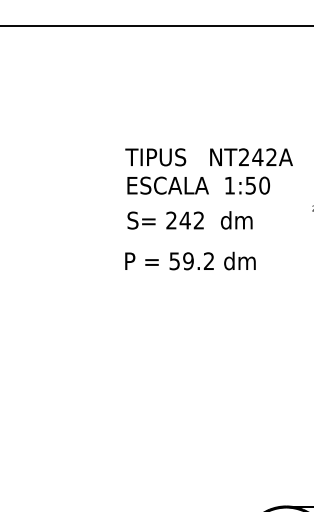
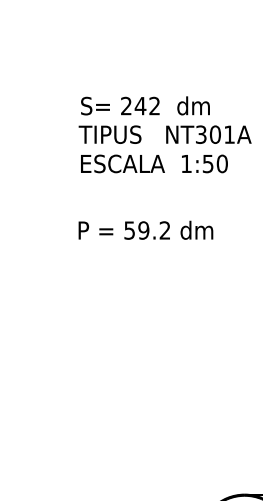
text: (257, 157) -> (215, 134), NT242A -> NT301A
text: (189, 220) -> (144, 106), moved
text: (190, 260) -> (145, 229), moved

